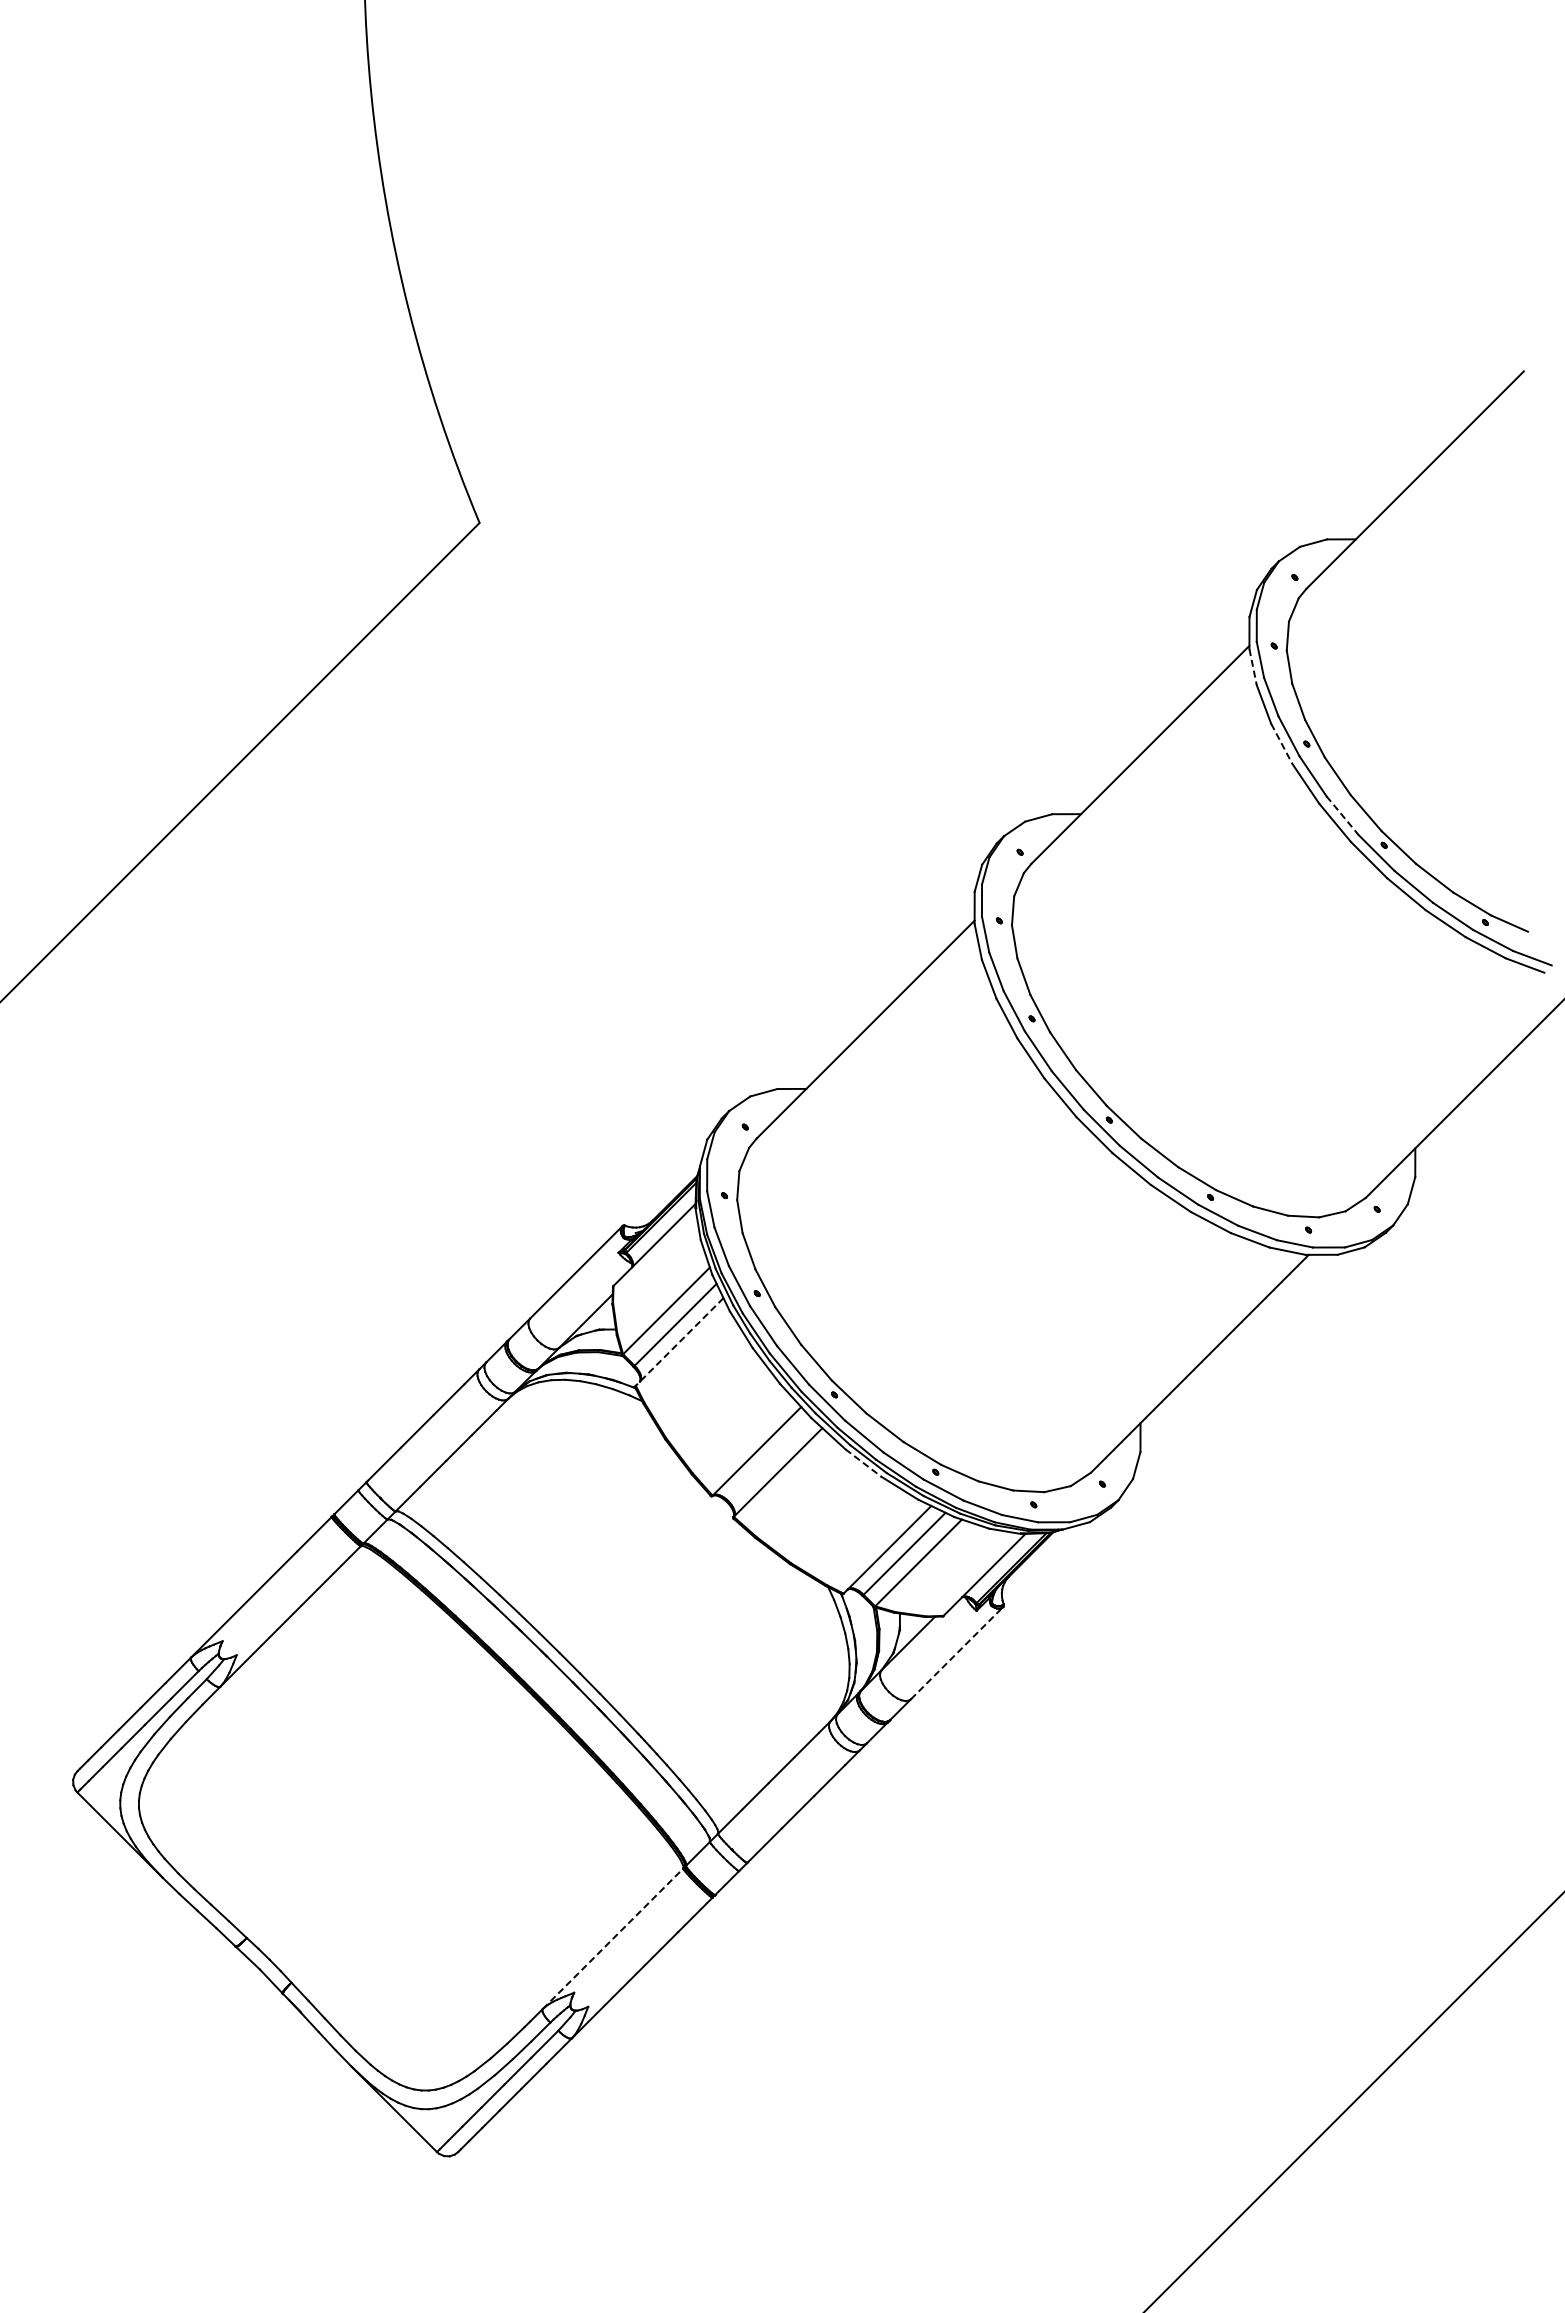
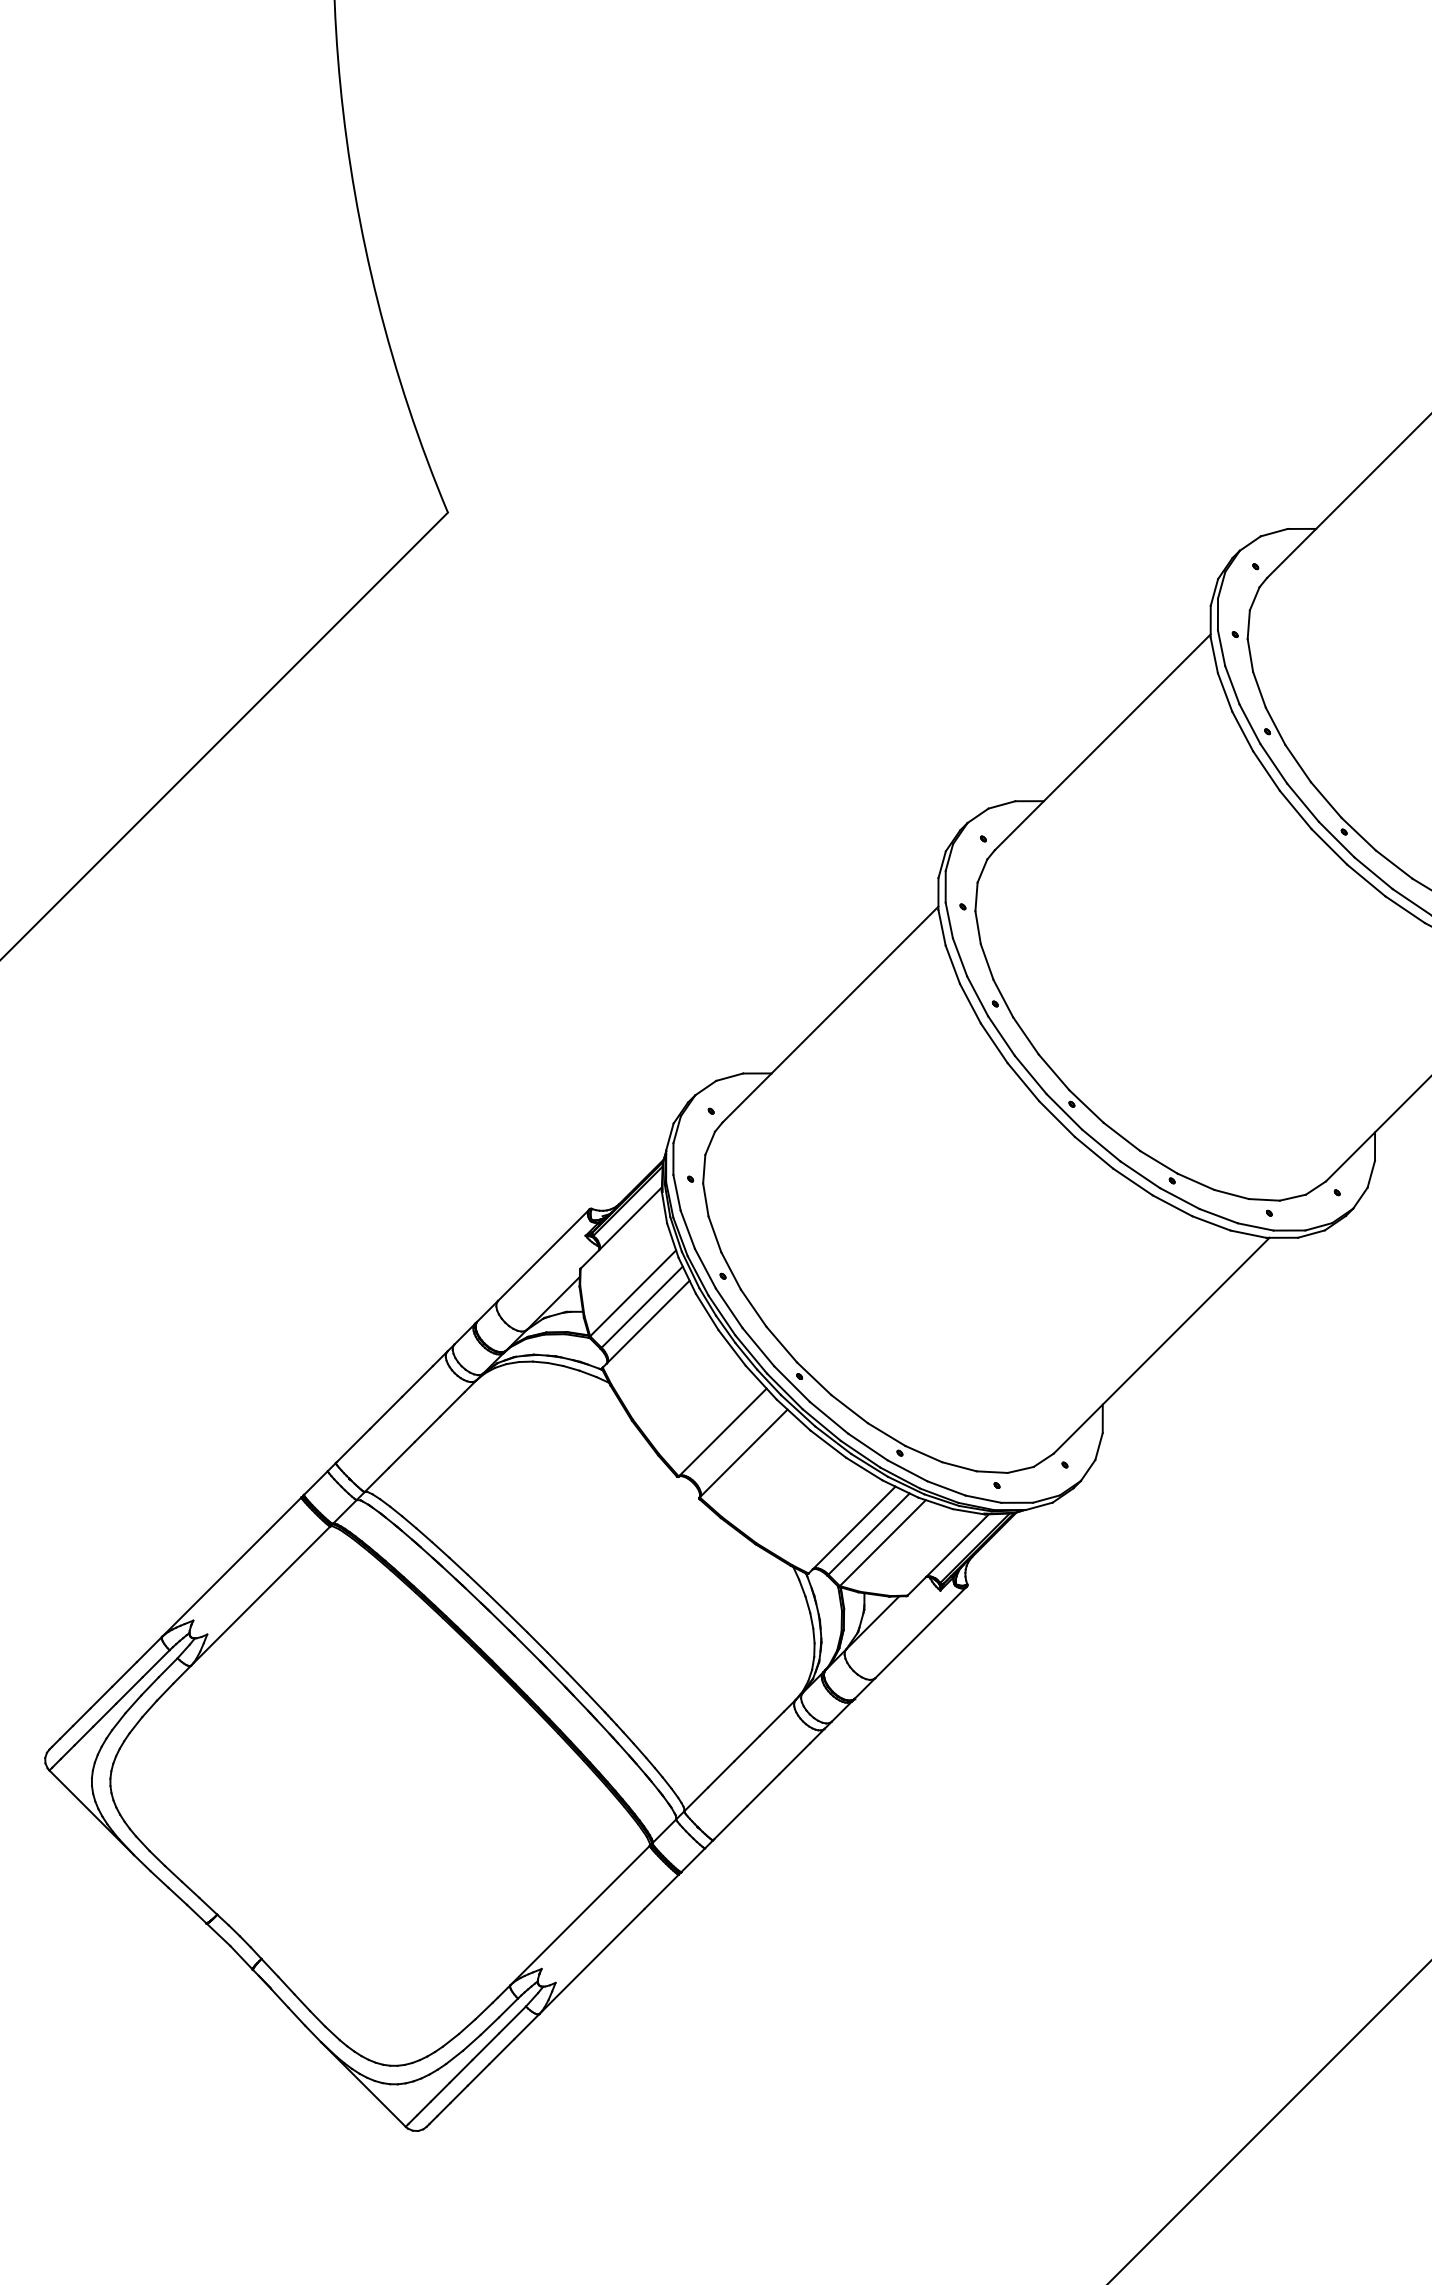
line: (1253, 667) -> (1214, 655), dashed -> solid
line: (1281, 743) -> (1242, 731), dashed -> solid
line: (1342, 816) -> (1302, 803), dashed -> solid
line: (679, 1341) -> (645, 1323), dashed -> solid
line: (863, 1463) -> (828, 1444), dashed -> solid
line: (957, 1652) -> (921, 1631), dashed -> solid
line: (613, 1938) -> (580, 1915), dashed -> solid

